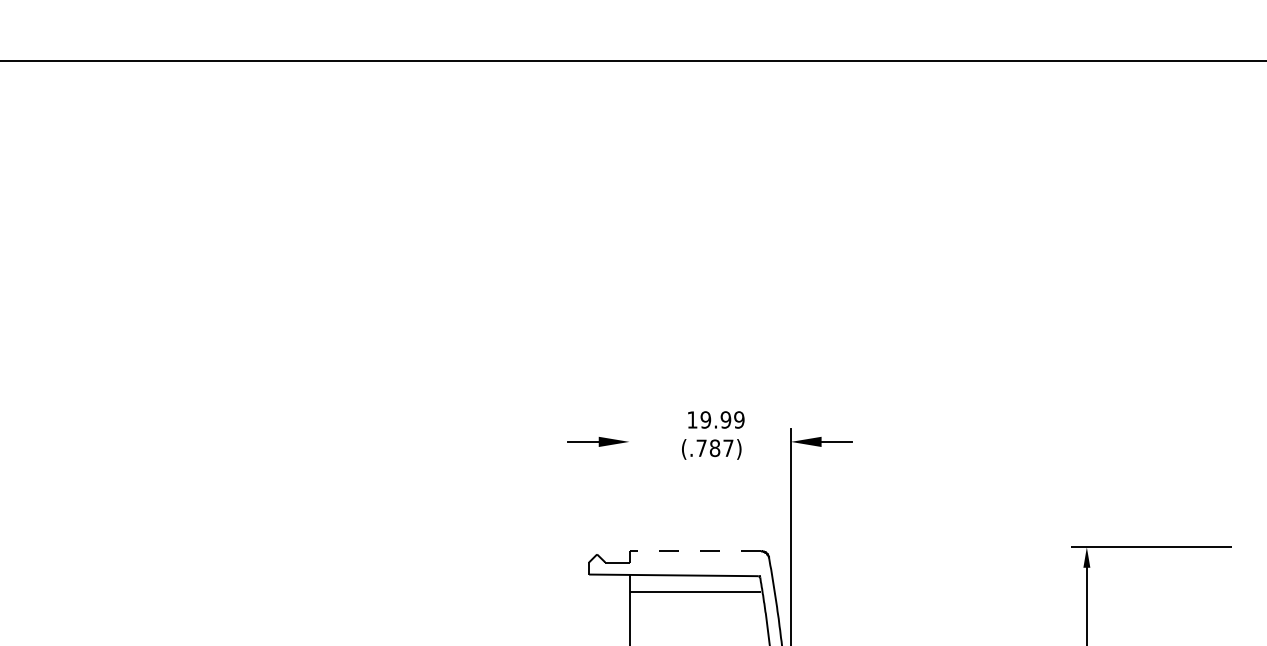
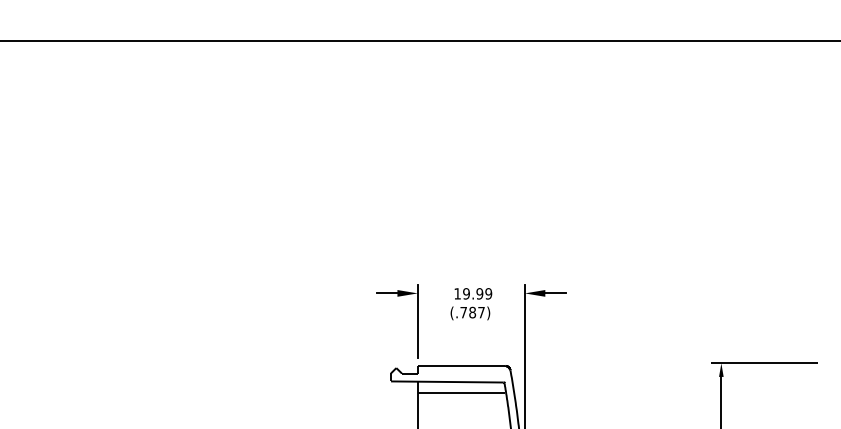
text: (713, 436) -> (471, 304), moved
line: (628, 482) -> (417, 320), added
line: (695, 550) -> (461, 365), dashed -> solid

